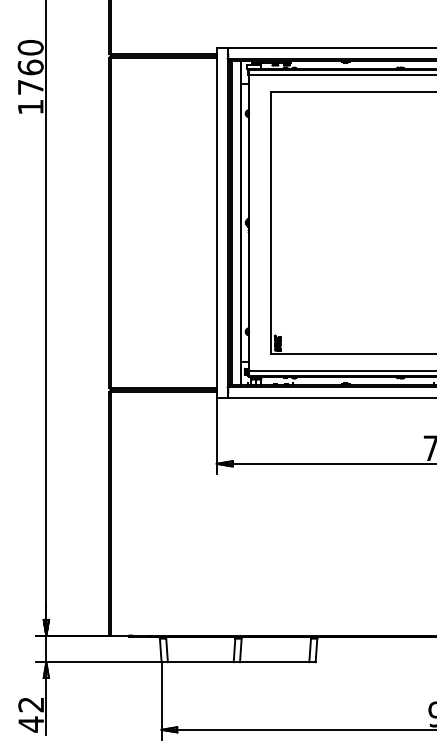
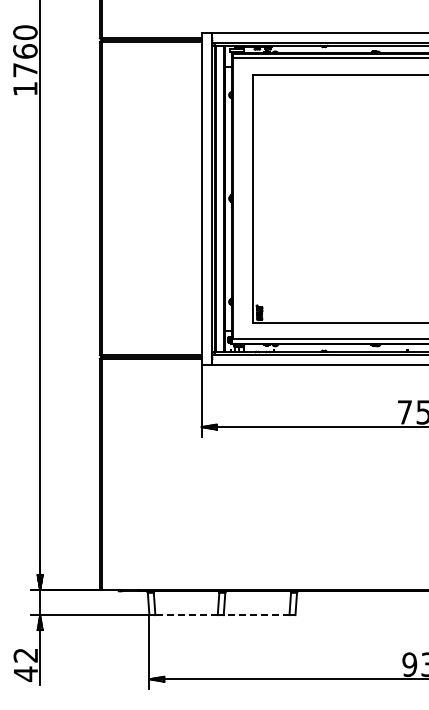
line: (200, 662) -> (186, 615), solid -> dashed
line: (274, 662) -> (256, 615), solid -> dashed

